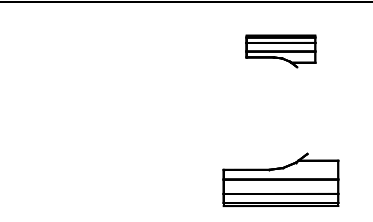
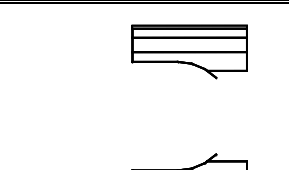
part: (280, 51) -> (189, 52), size x1.67

